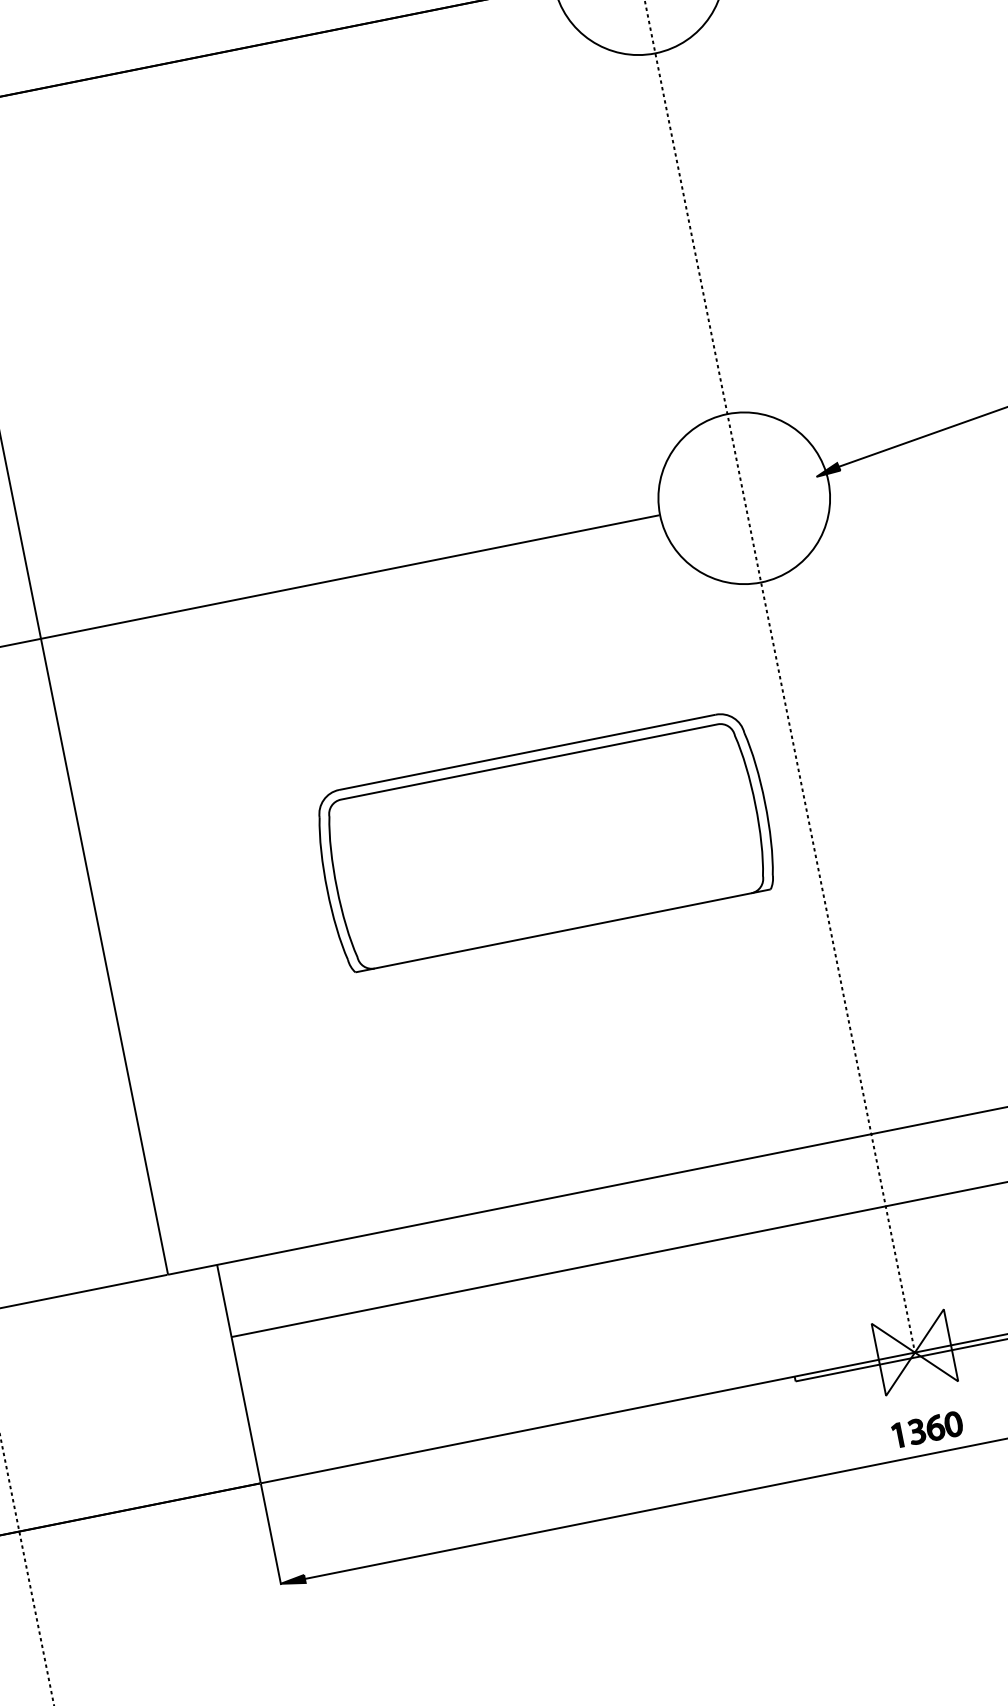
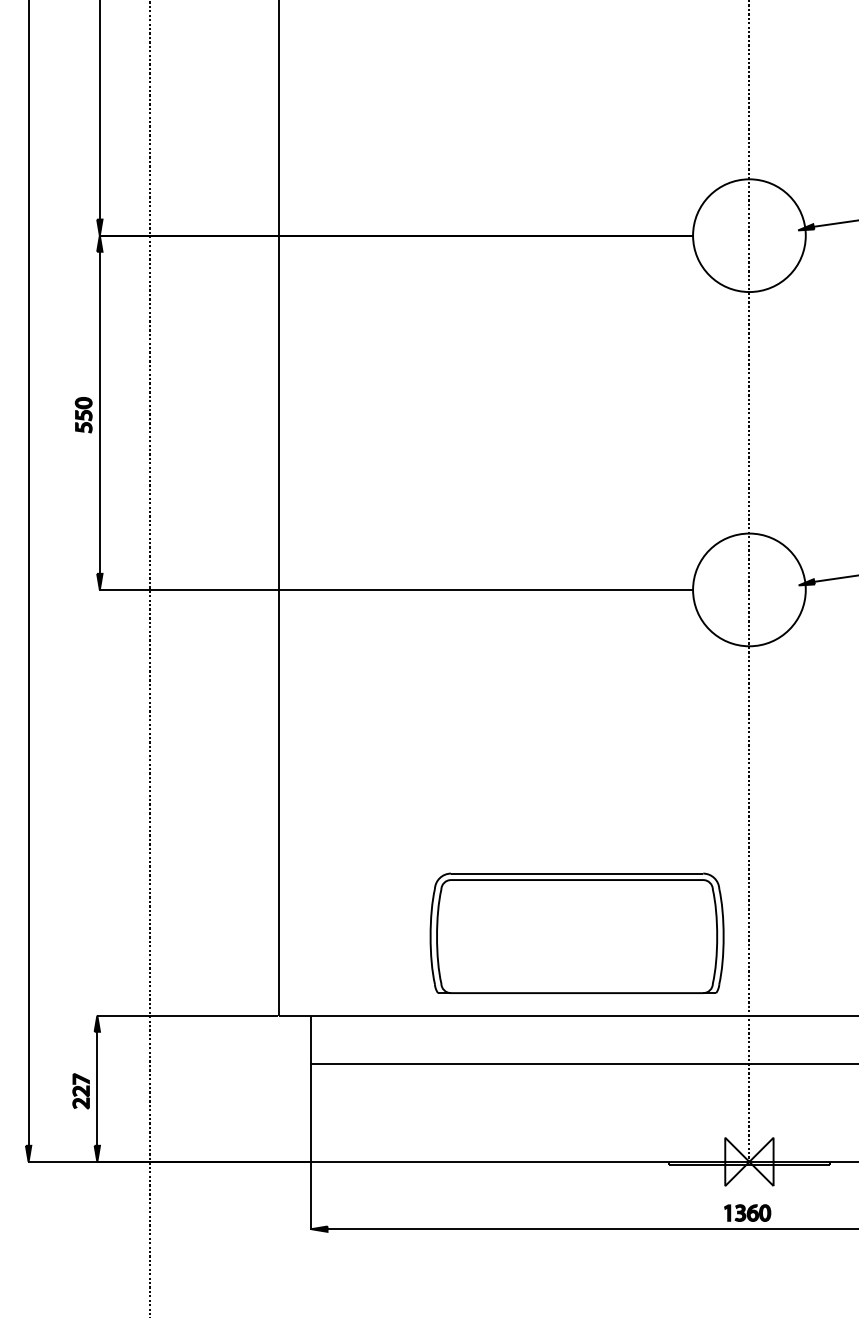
part: (544, 840) -> (576, 932), moved

